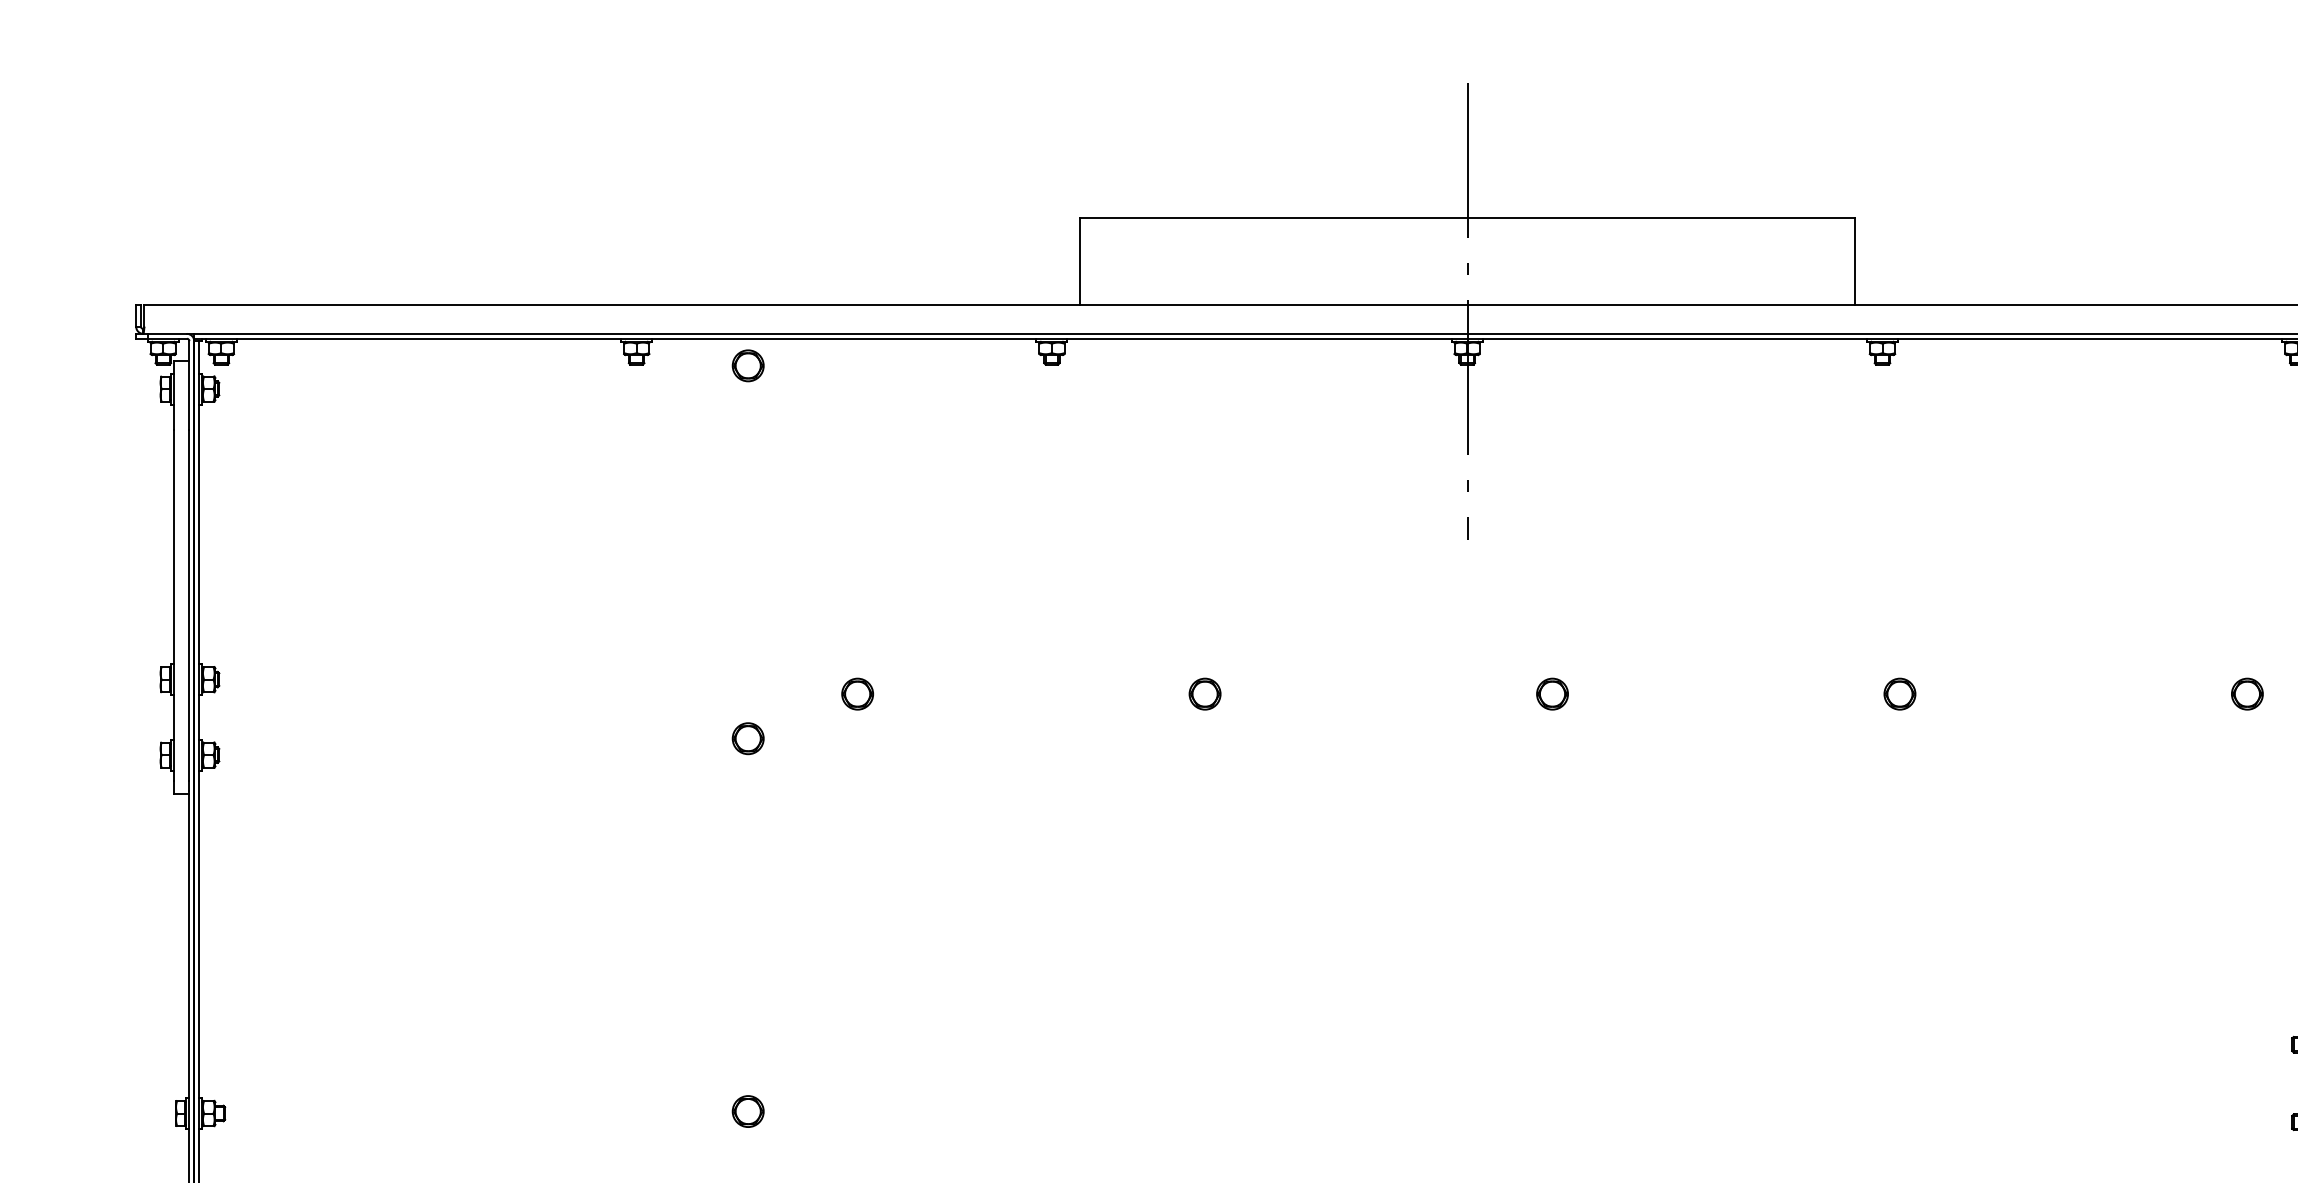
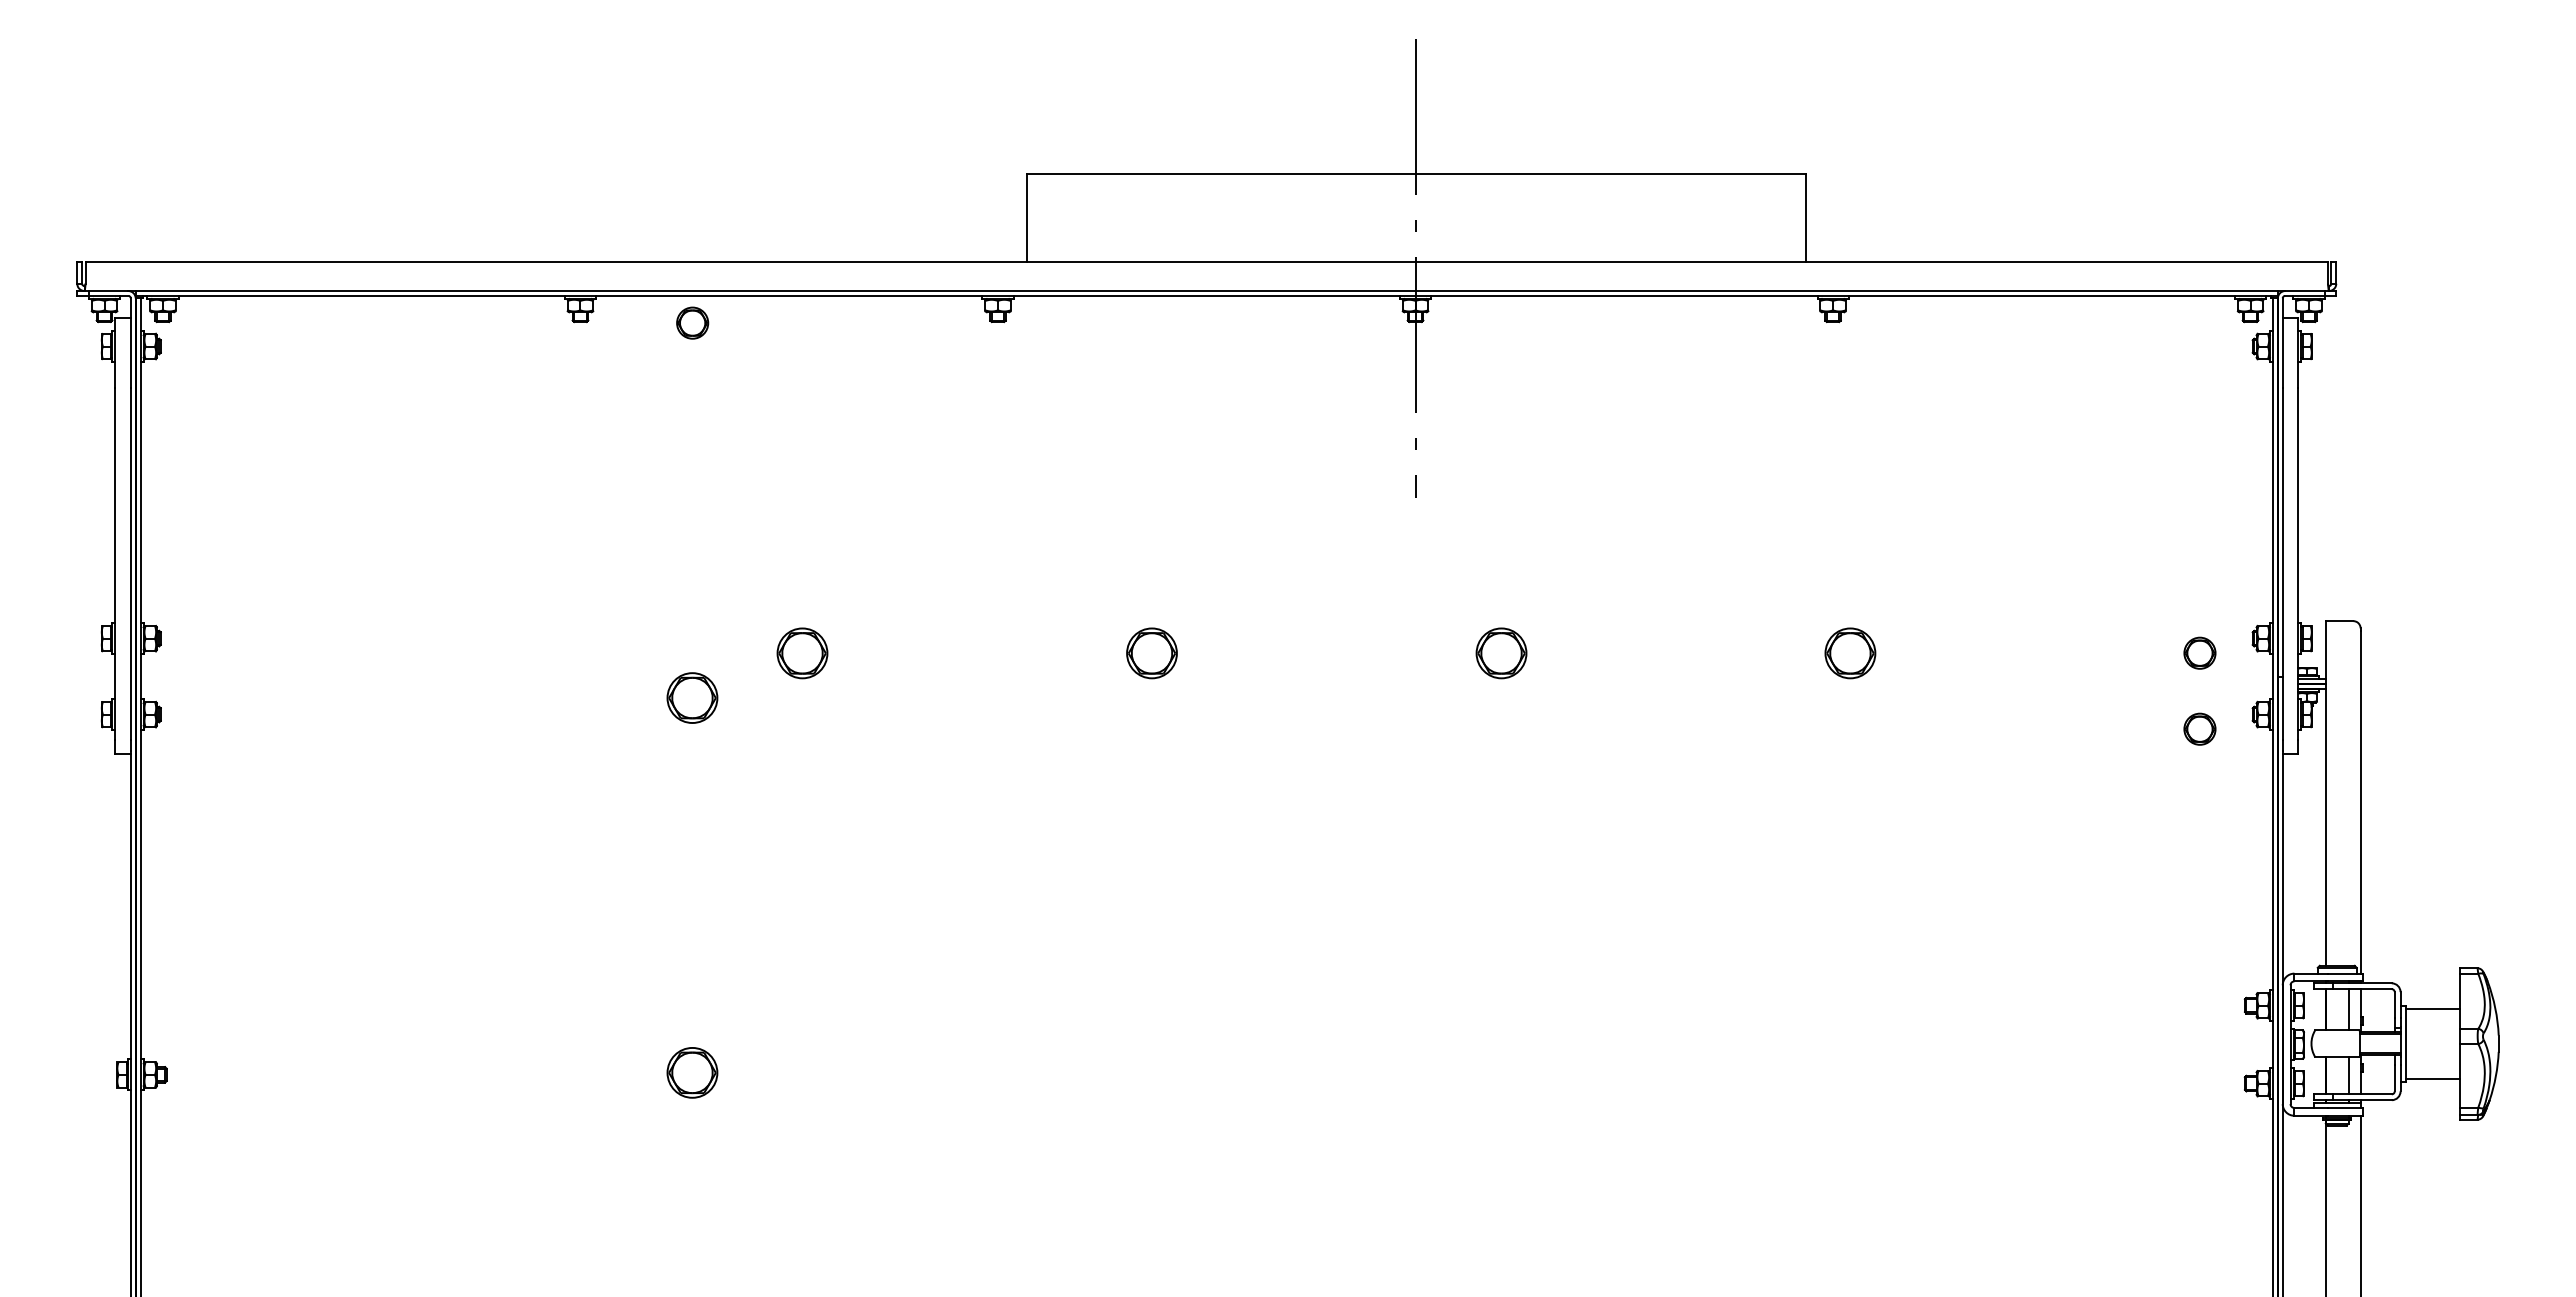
part: (857, 693) -> (802, 652), size x1.6
part: (1204, 693) -> (1151, 652), size x1.6
part: (1551, 693) -> (1500, 652), size x1.6
part: (1899, 693) -> (1850, 652), size x1.6
part: (748, 738) -> (692, 697), size x1.6
part: (2246, 769) -> (2199, 728), added
part: (748, 1111) -> (692, 1072), size x1.6

